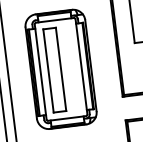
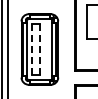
line: (60, 69) -> (39, 49), solid -> dashed
line: (49, 70) -> (32, 49), solid -> dashed

